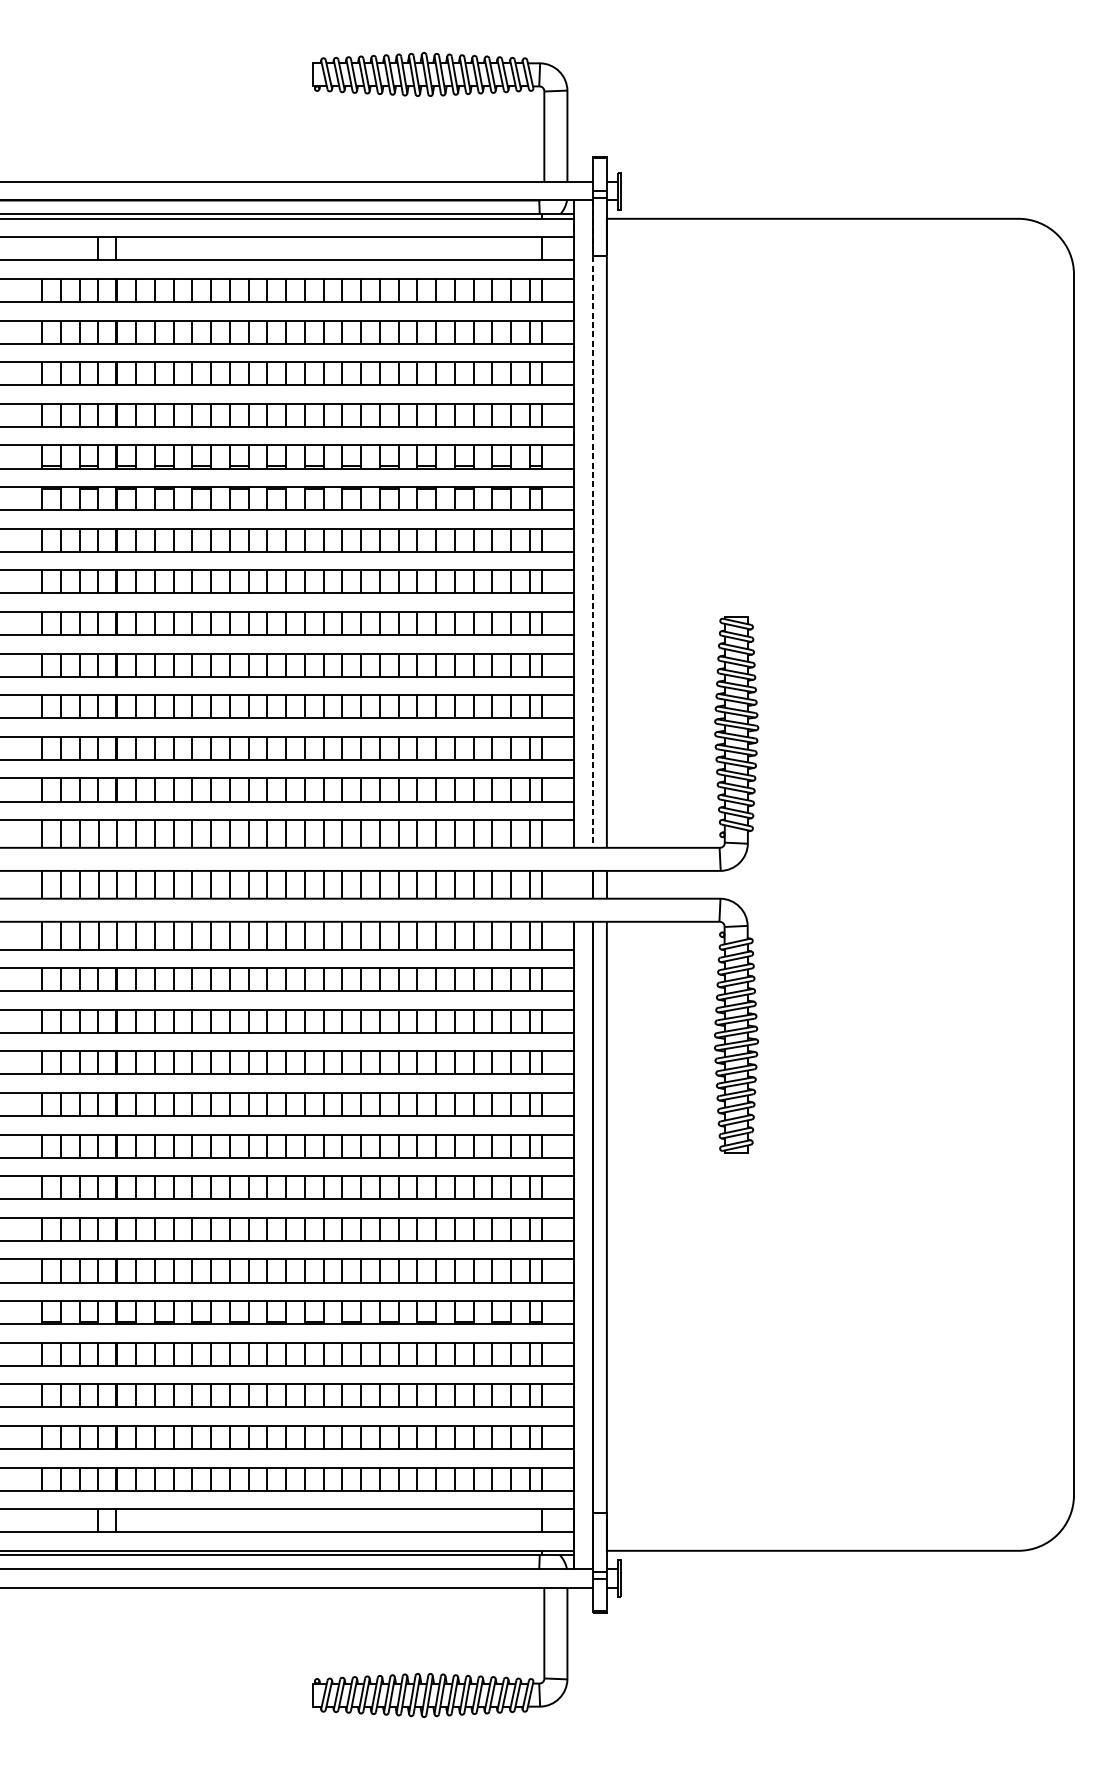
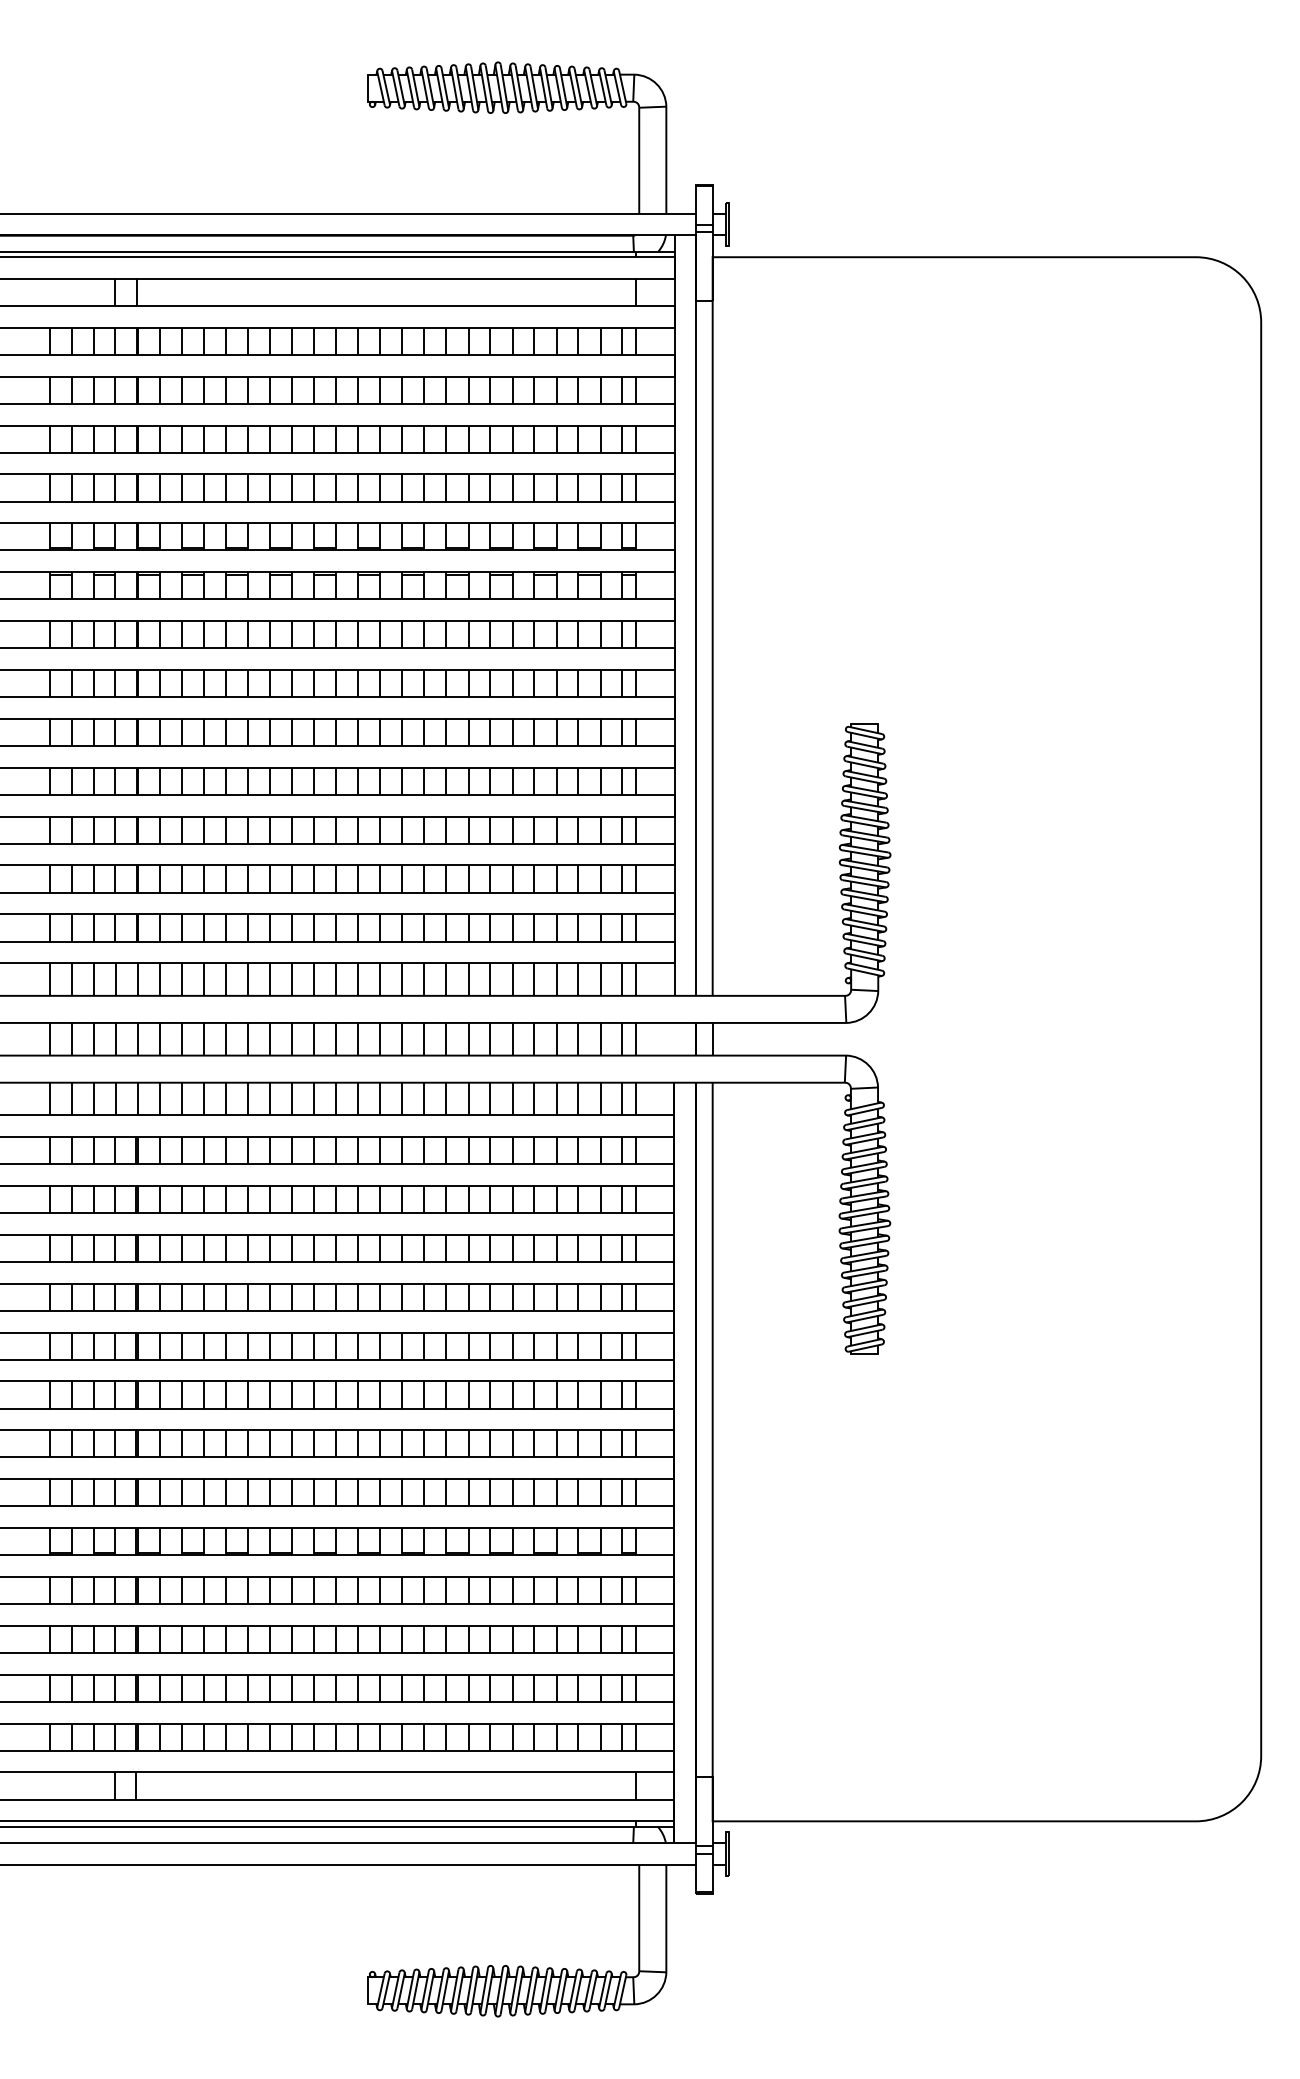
line: (593, 524) -> (696, 616), dashed -> solid

